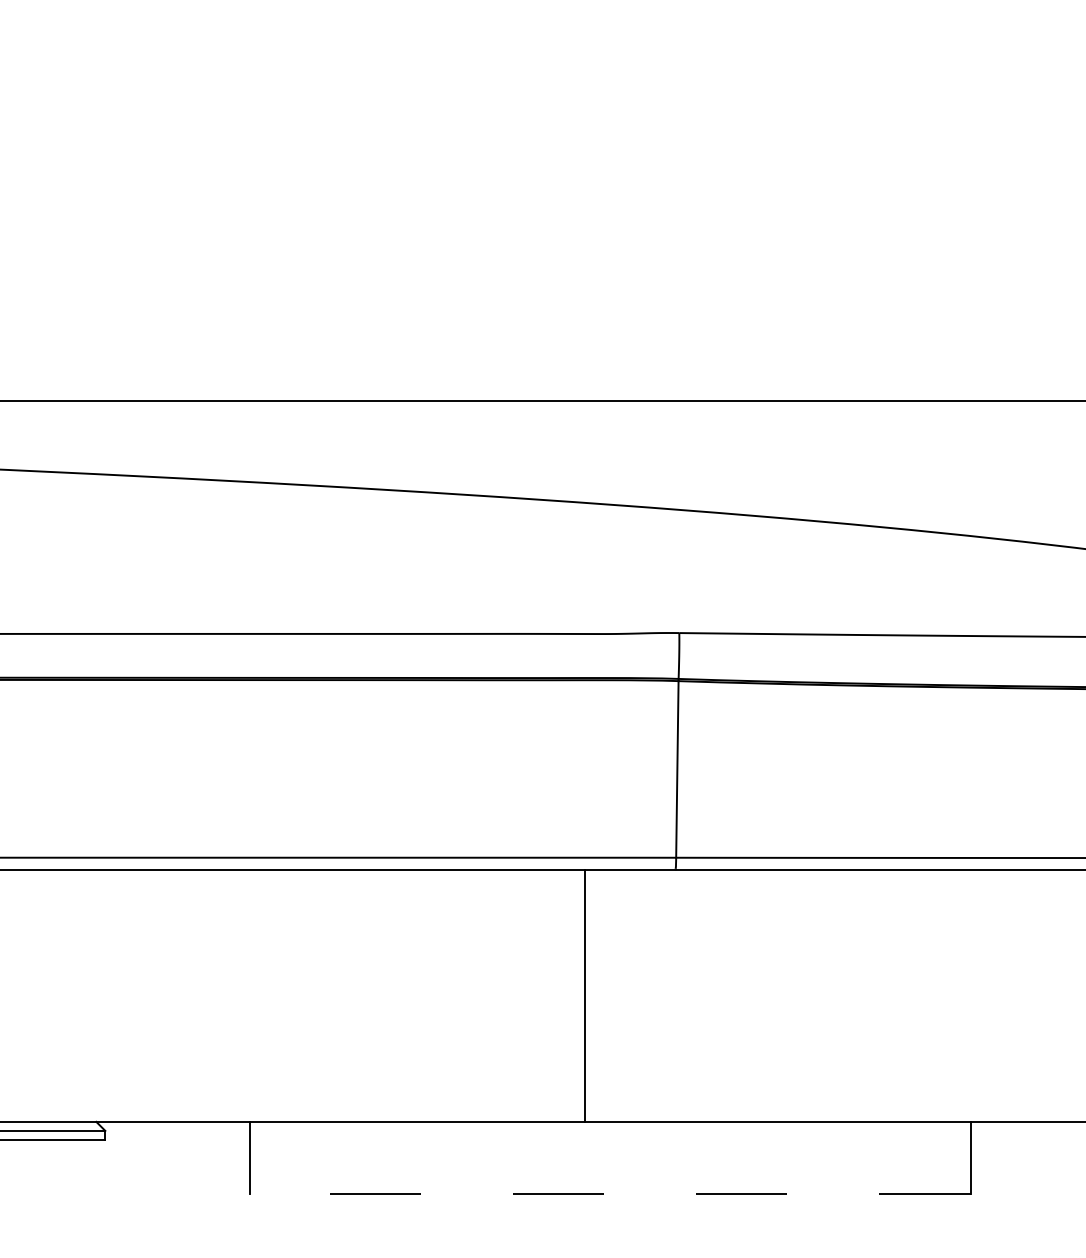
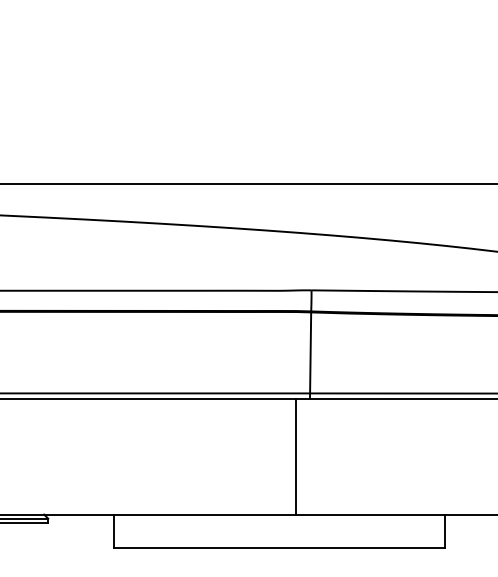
line: (585, 995) -> (296, 456), moved
line: (609, 1193) -> (279, 547), dashed -> solid

